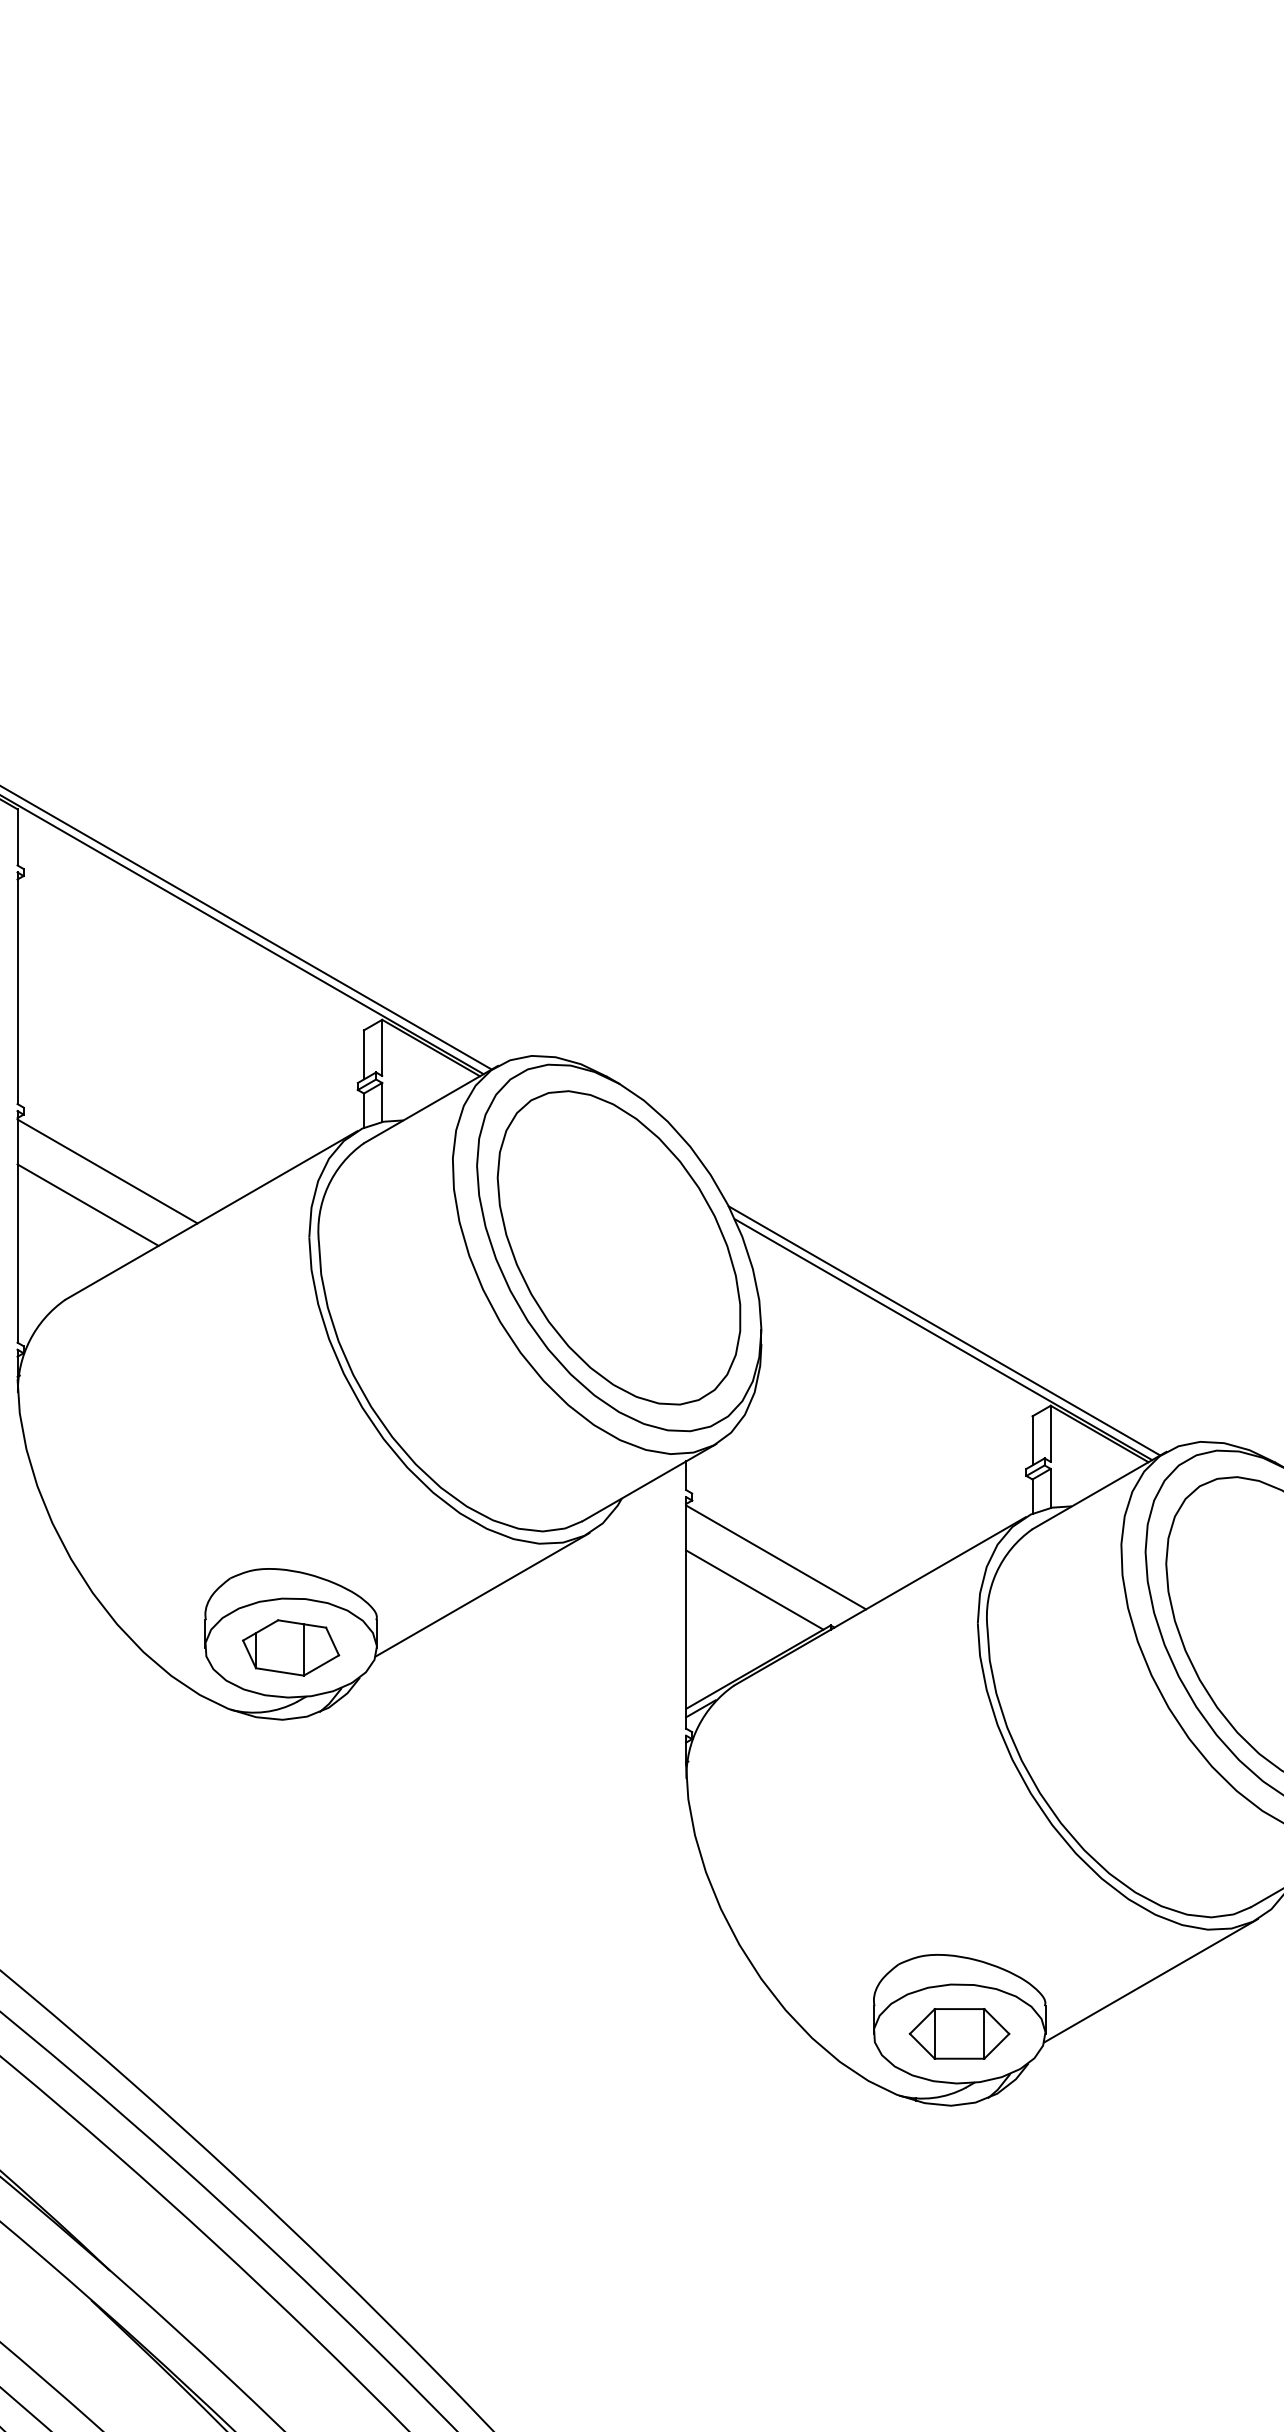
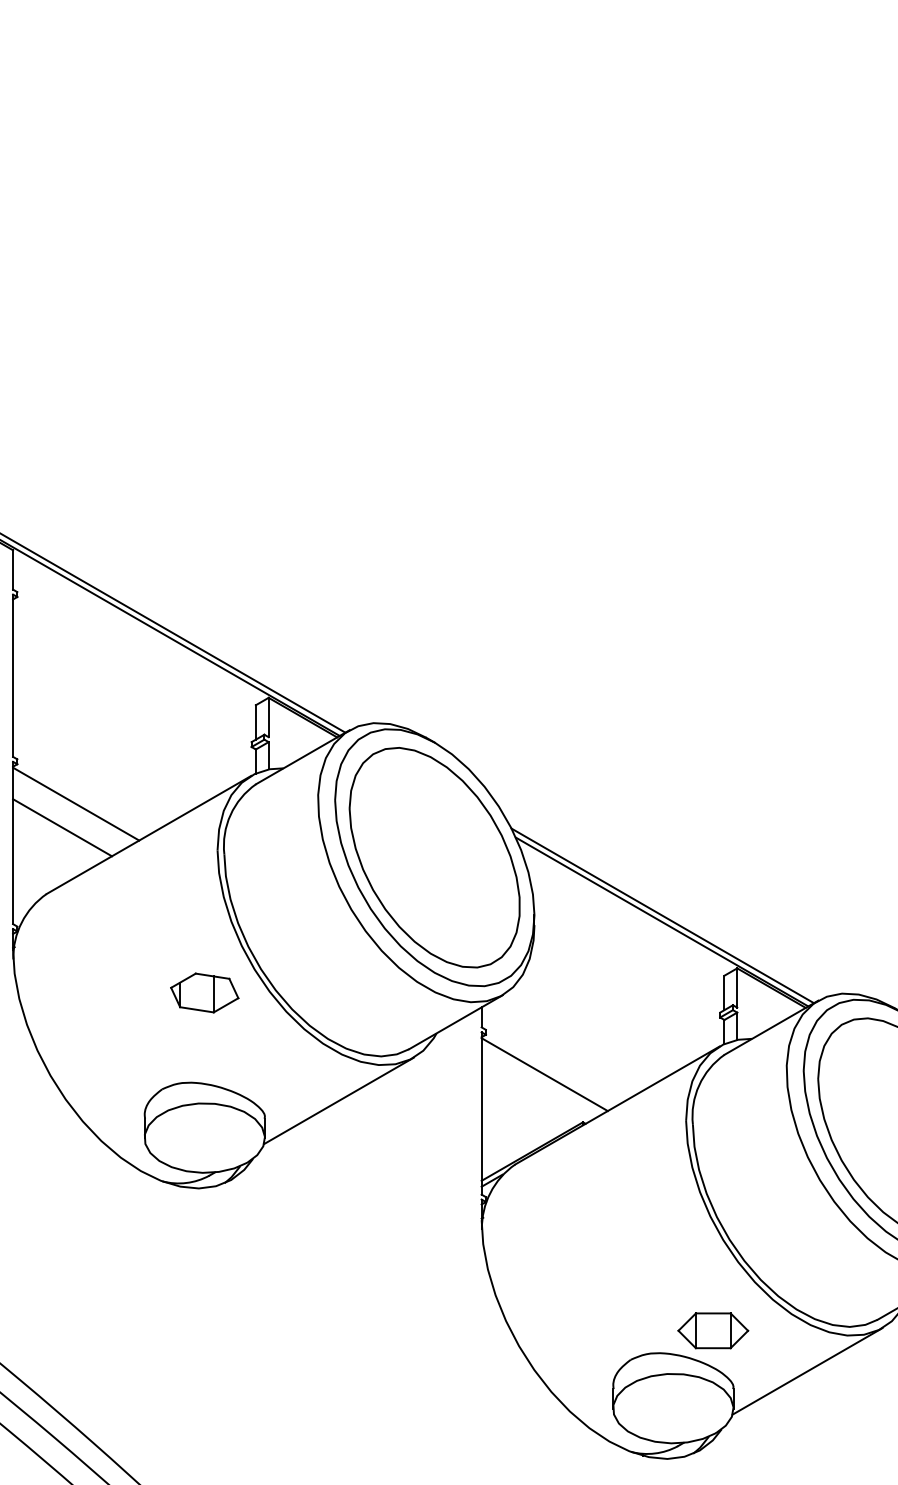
line: (754, 1589) -> (529, 1097), removed
part: (291, 1647) -> (205, 992), moved
part: (959, 2033) -> (713, 1330), moved

